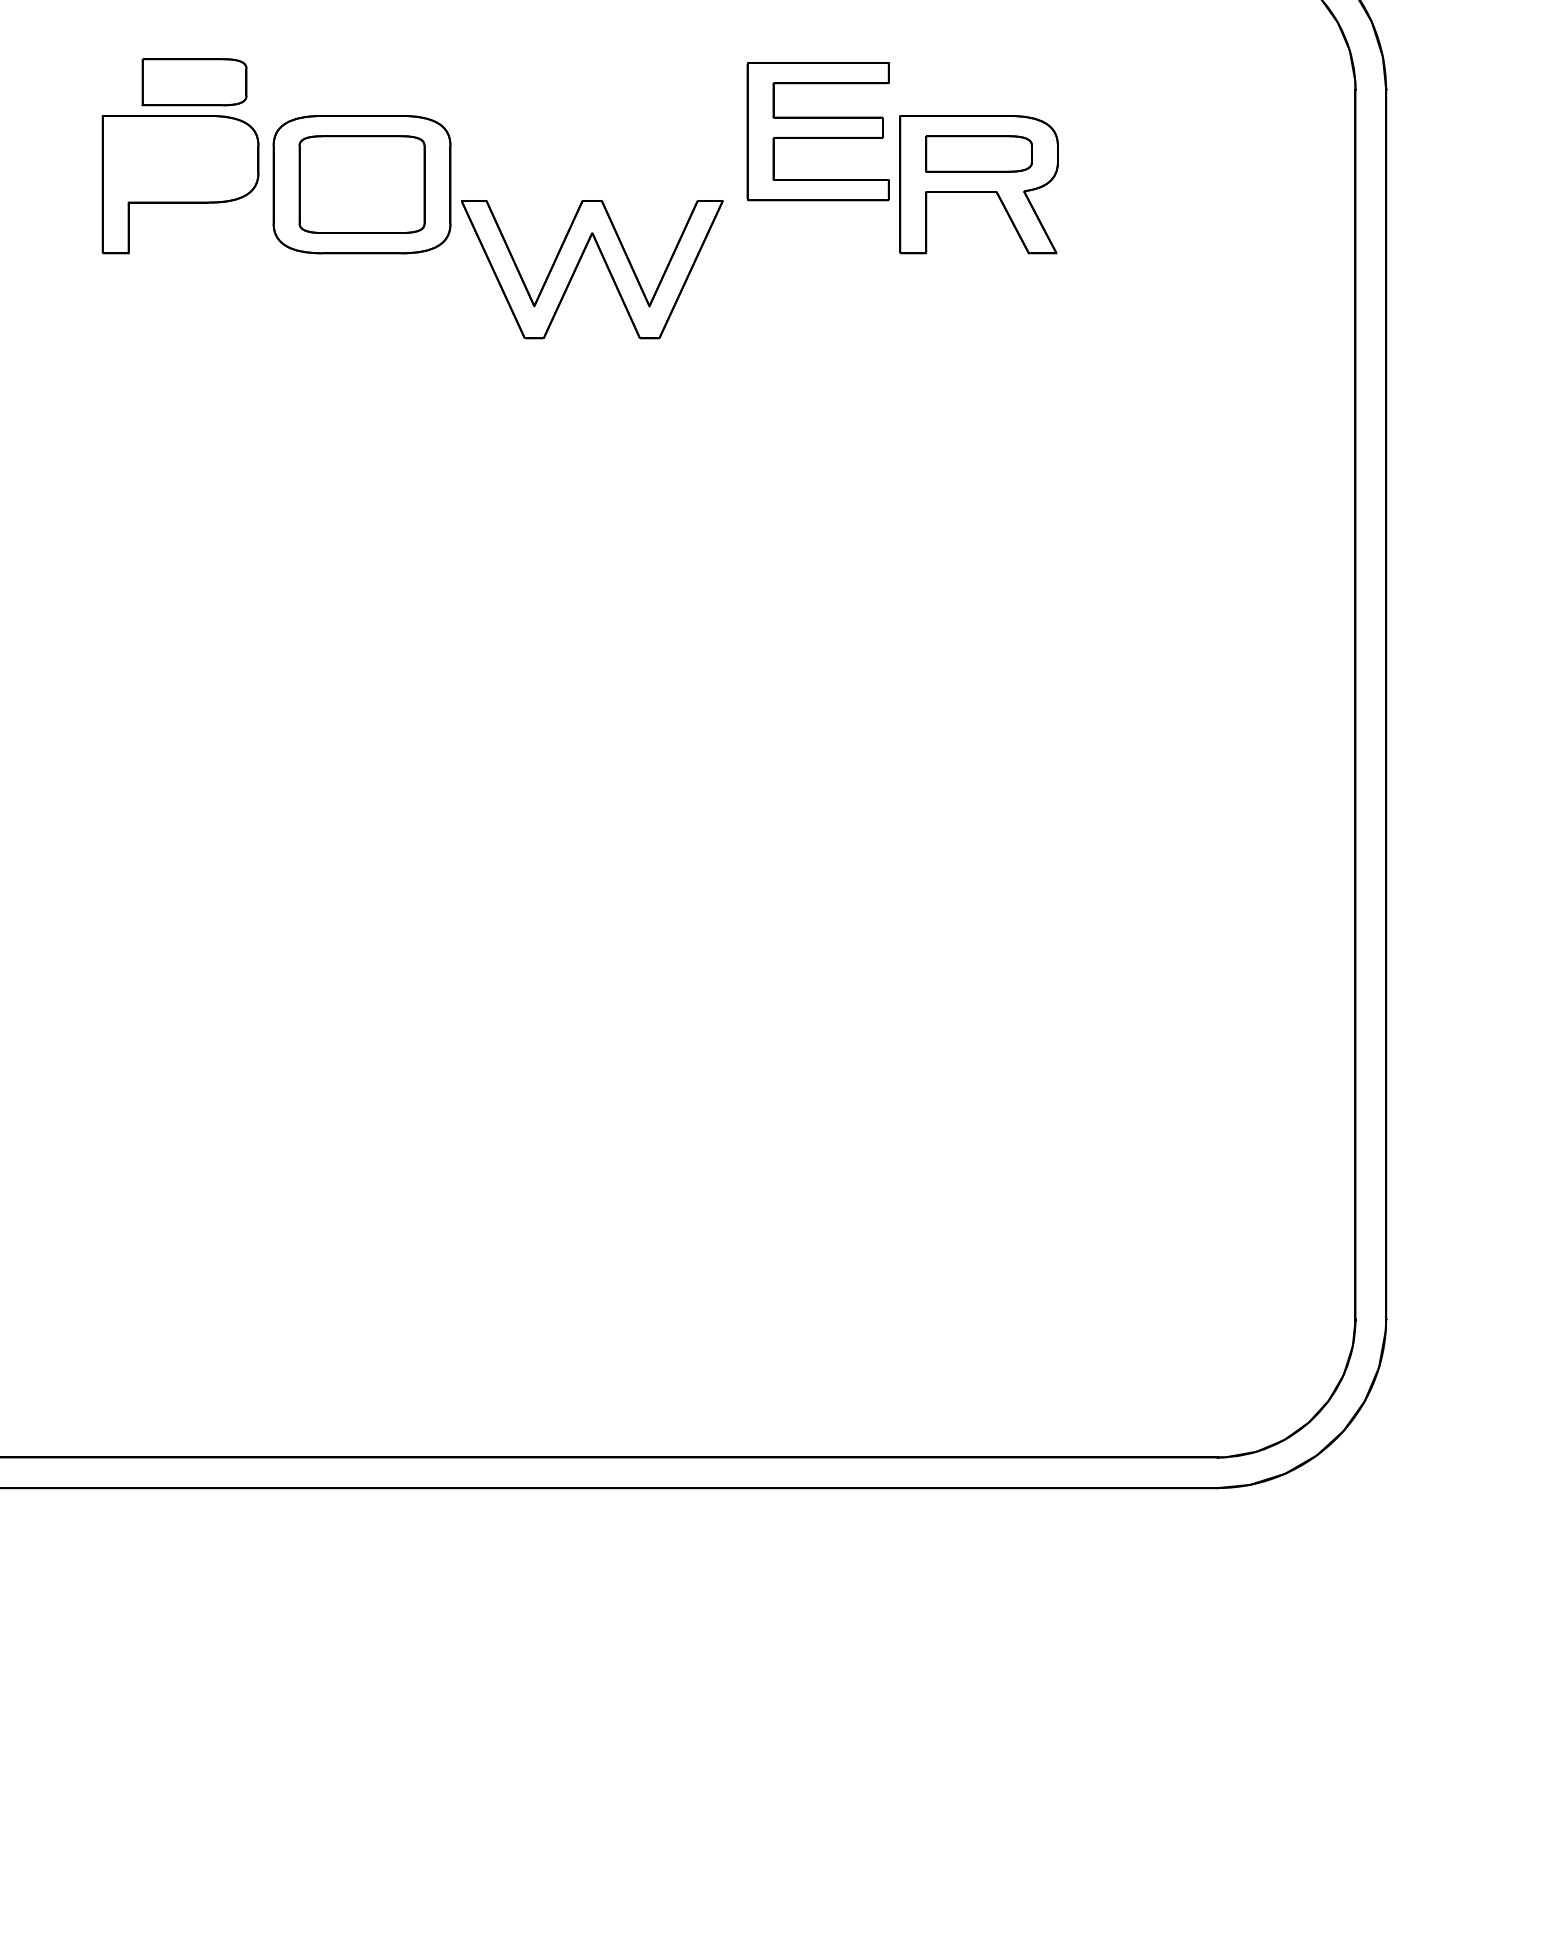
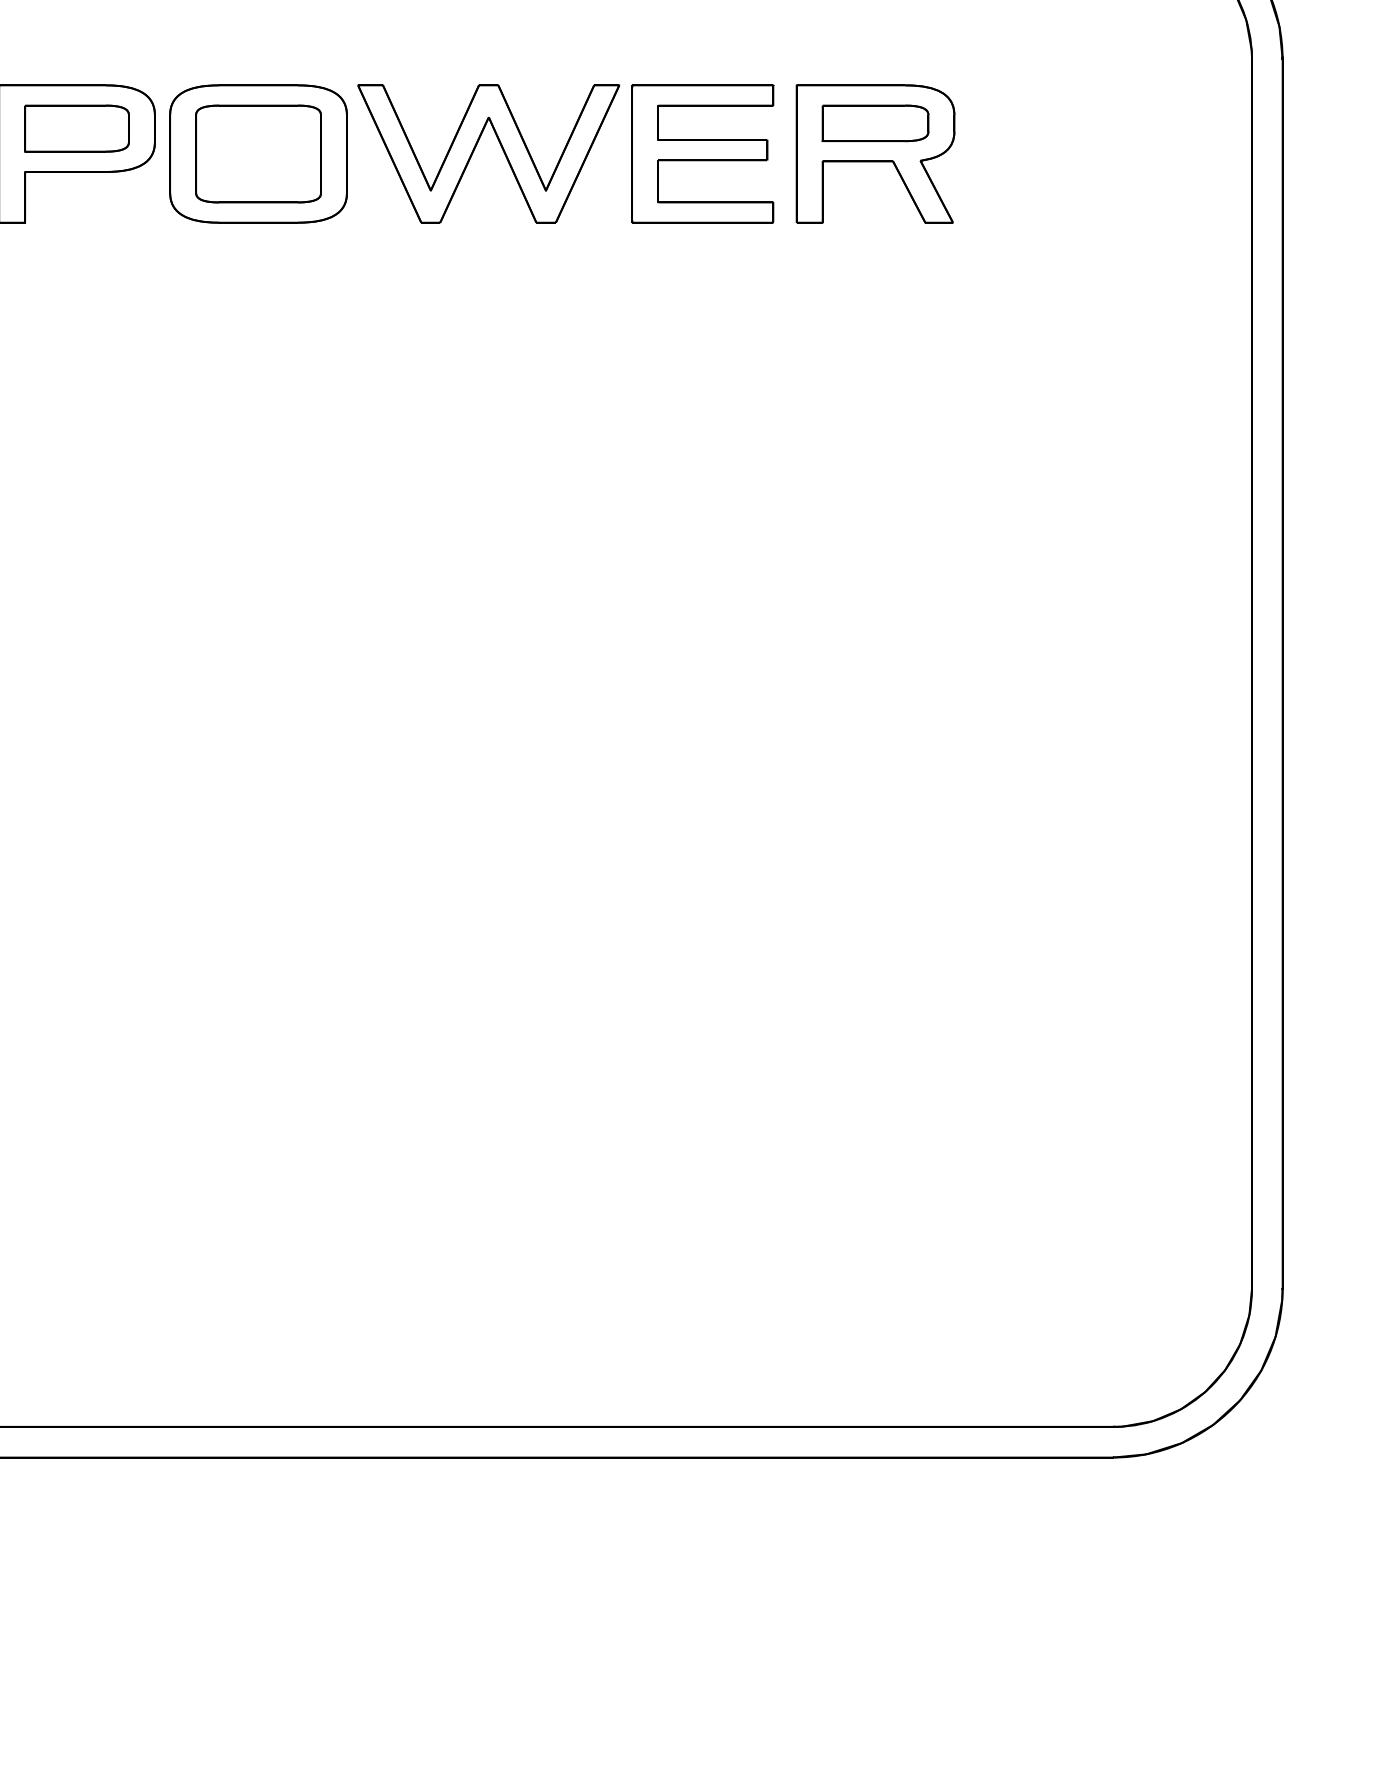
part: (194, 82) -> (76, 128), moved
part: (817, 131) -> (701, 153), moved
part: (605, 265) -> (501, 149), moved

